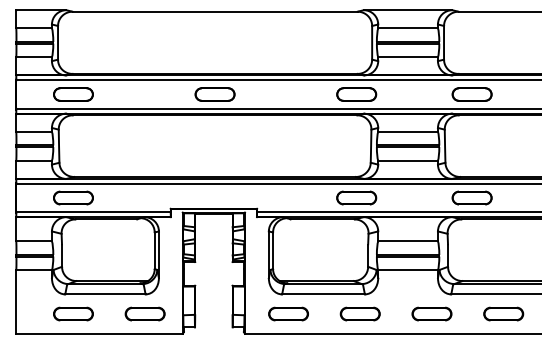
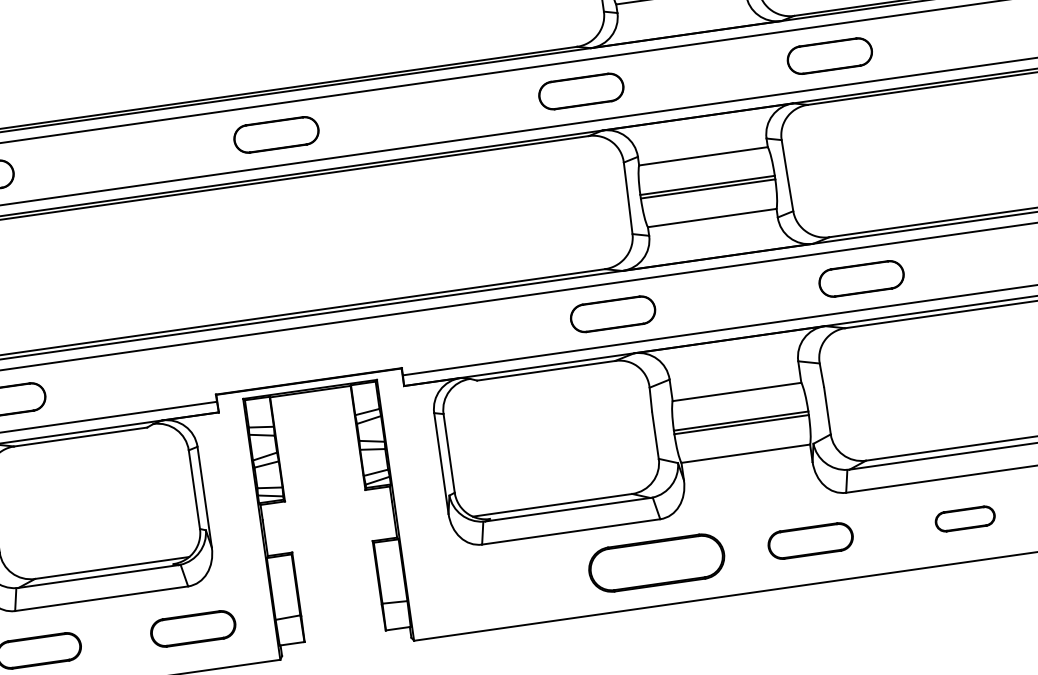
part: (288, 313) -> (501, 583), removed
part: (359, 313) -> (654, 562), size x1.6
part: (503, 313) -> (964, 517), size x0.7

